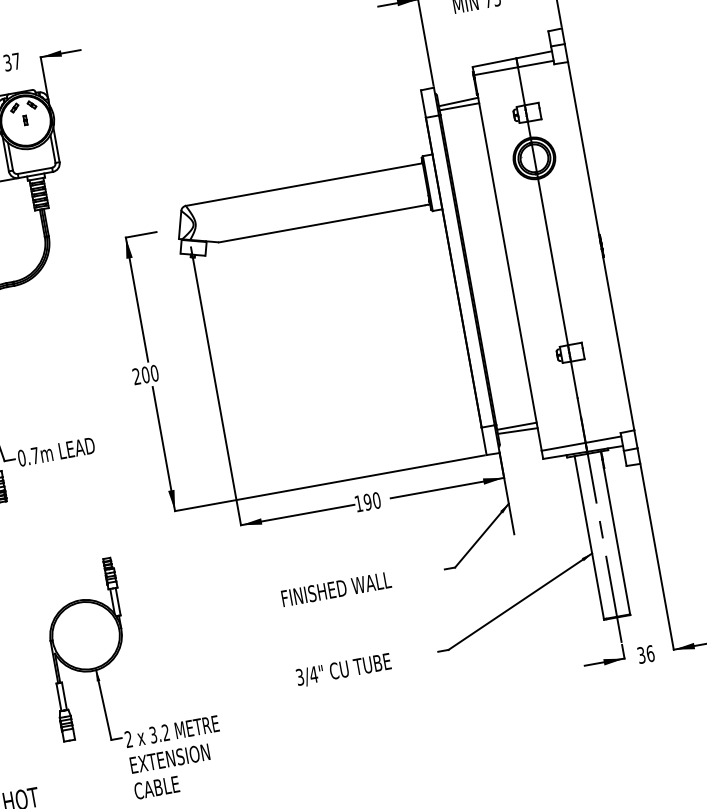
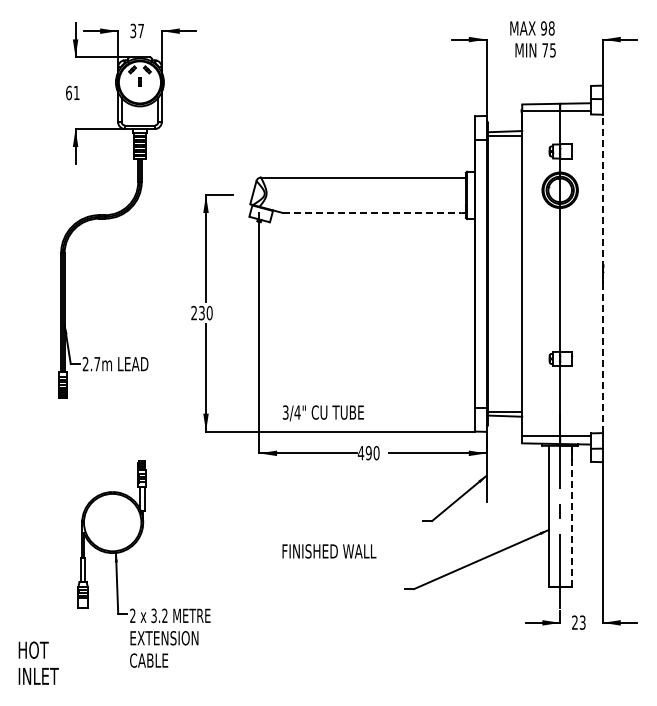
line: (322, 224) -> (372, 213), solid -> dashed
line: (600, 245) -> (602, 273), solid -> dashed
text: (145, 375) -> (201, 313), 200 -> 230
text: (21, 458) -> (85, 364), 0.7m -> 2.7m
text: (358, 504) -> (360, 453), 190 -> 490
line: (615, 532) -> (571, 515), solid -> dashed
text: (336, 589) -> (329, 551), moved
text: (645, 654) -> (578, 622), 36 -> 23
text: (342, 670) -> (322, 413), moved

